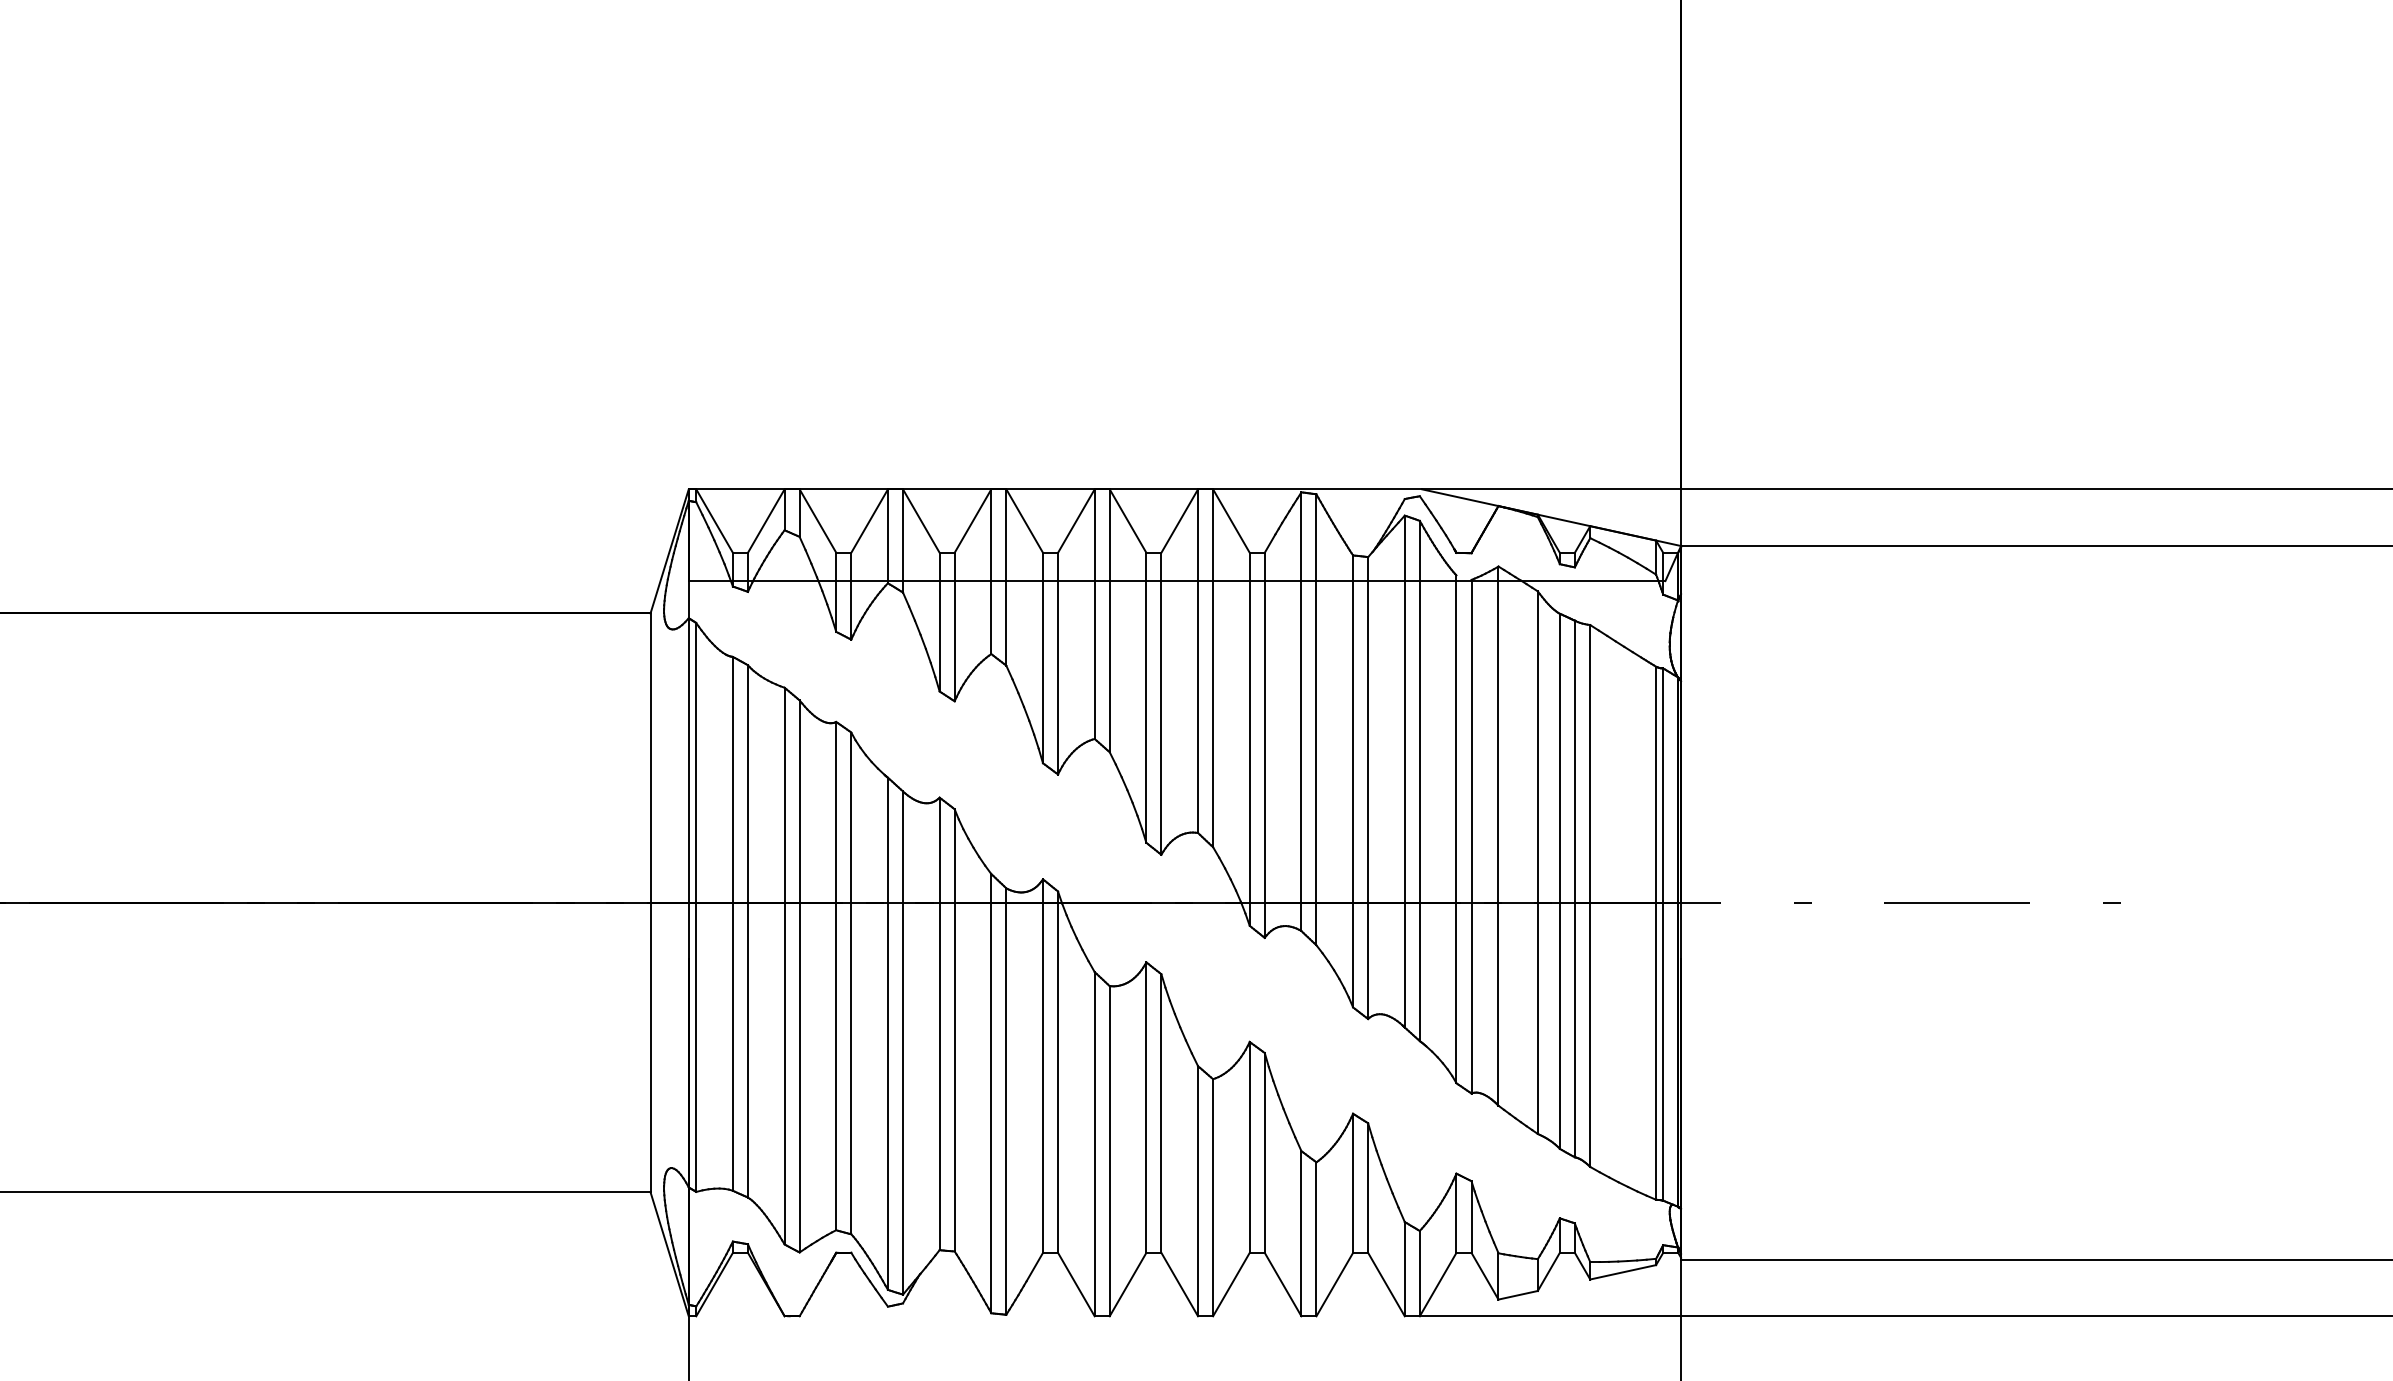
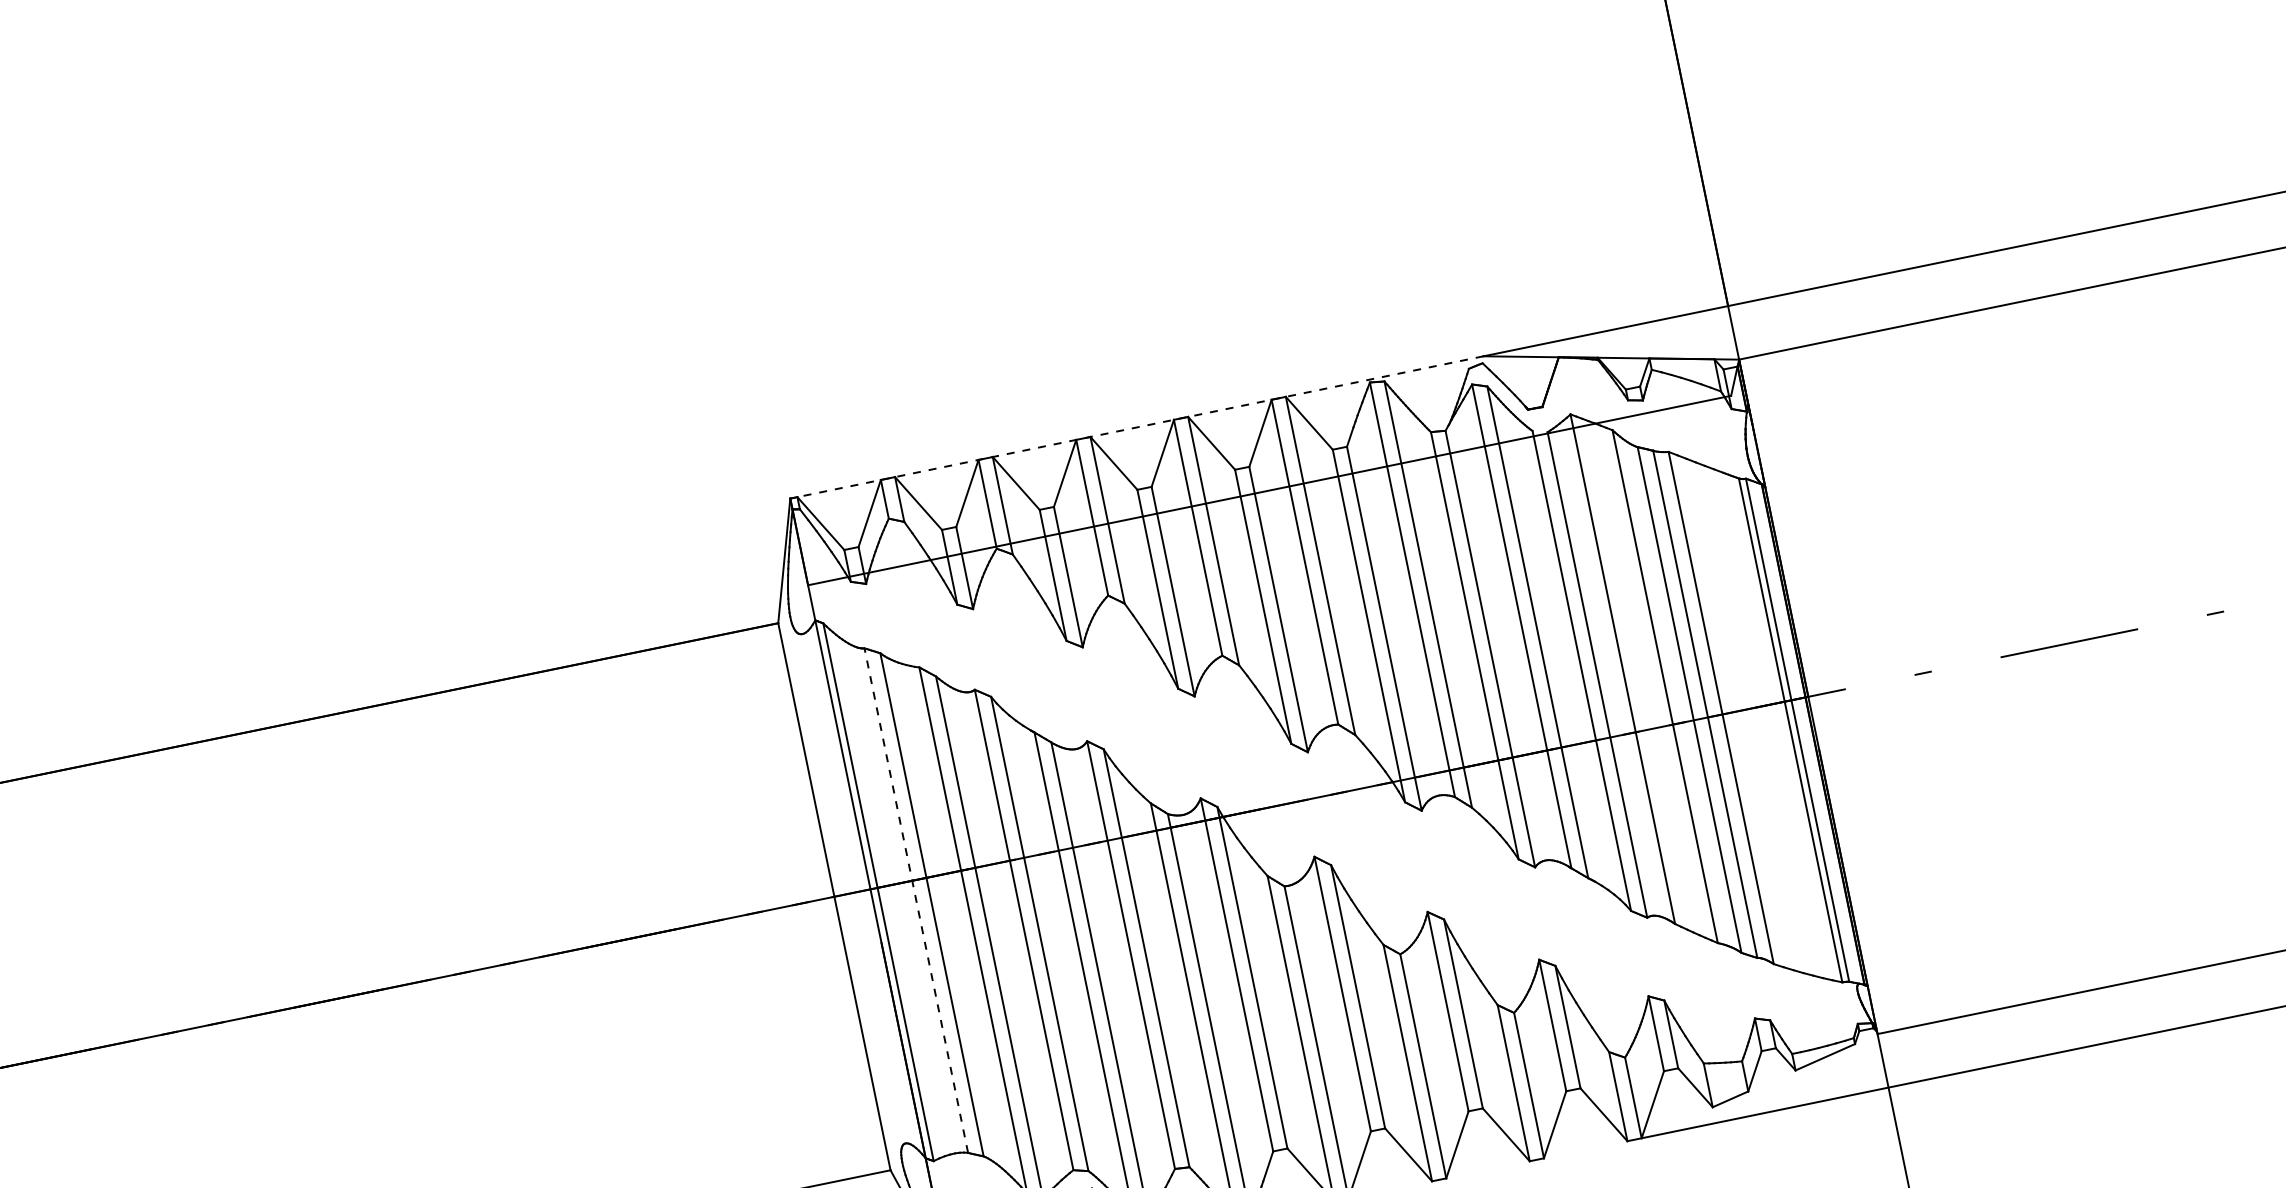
line: (1055, 489) -> (1136, 427), solid -> dashed
line: (732, 923) -> (915, 900), solid -> dashed

